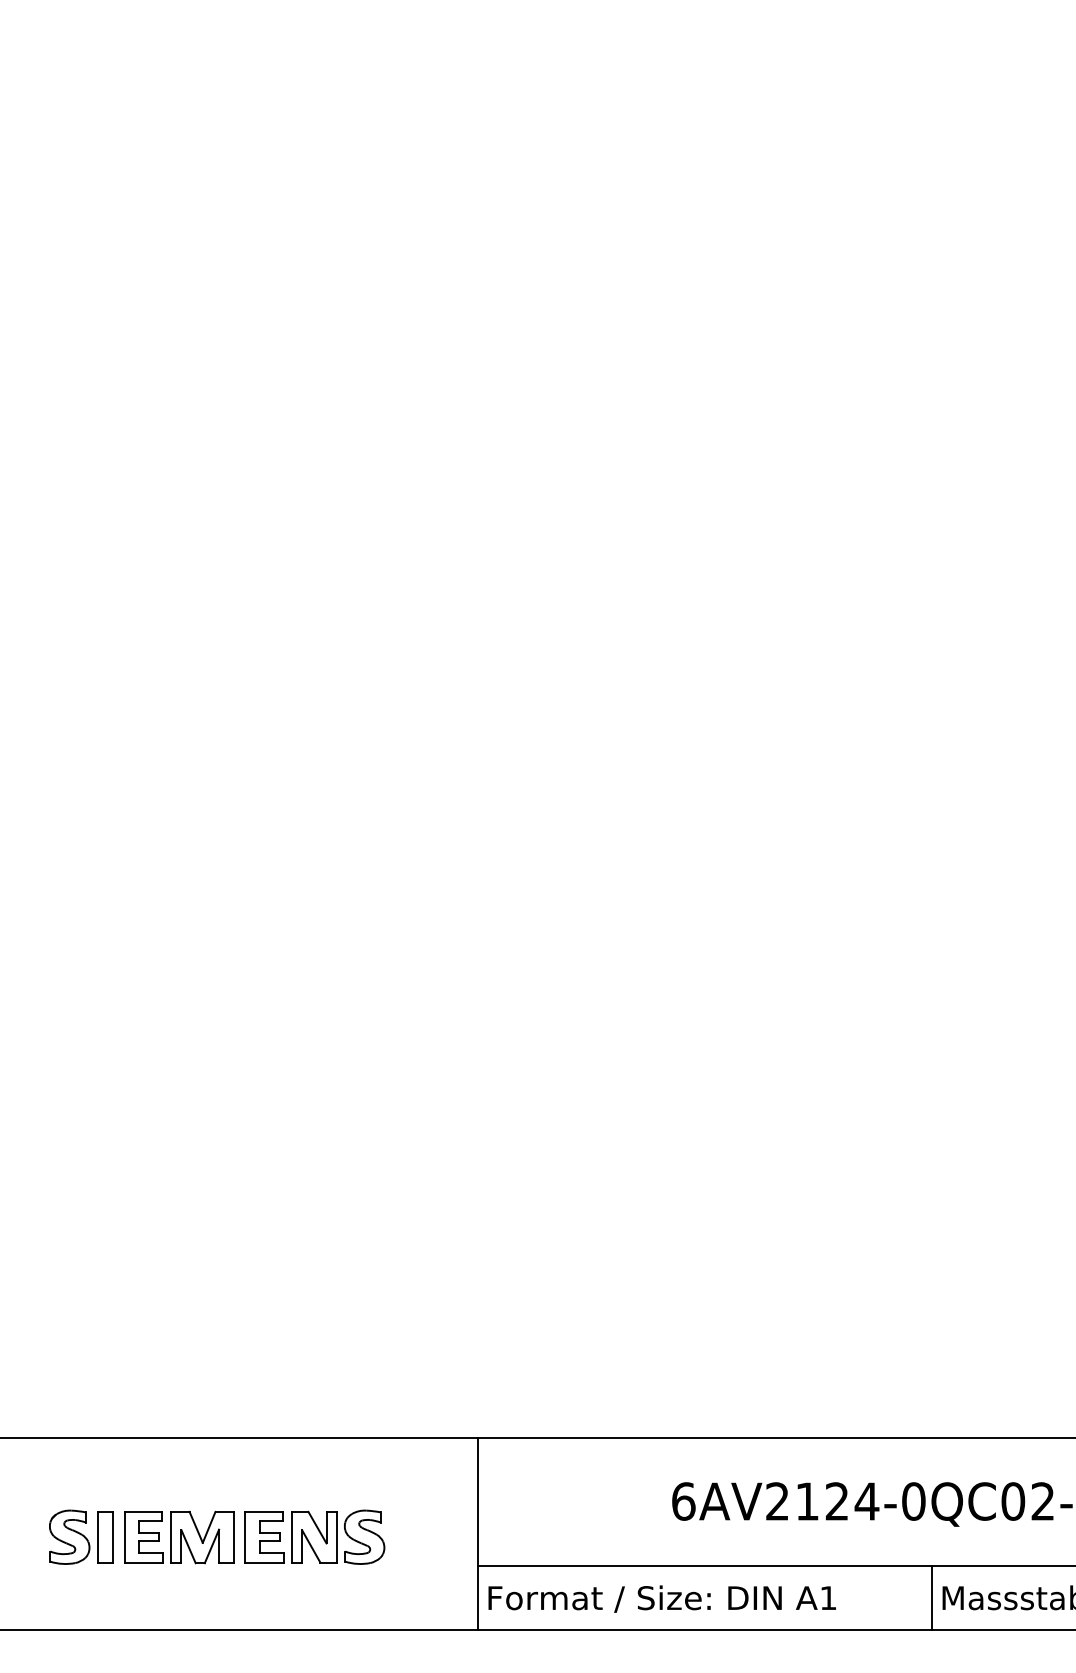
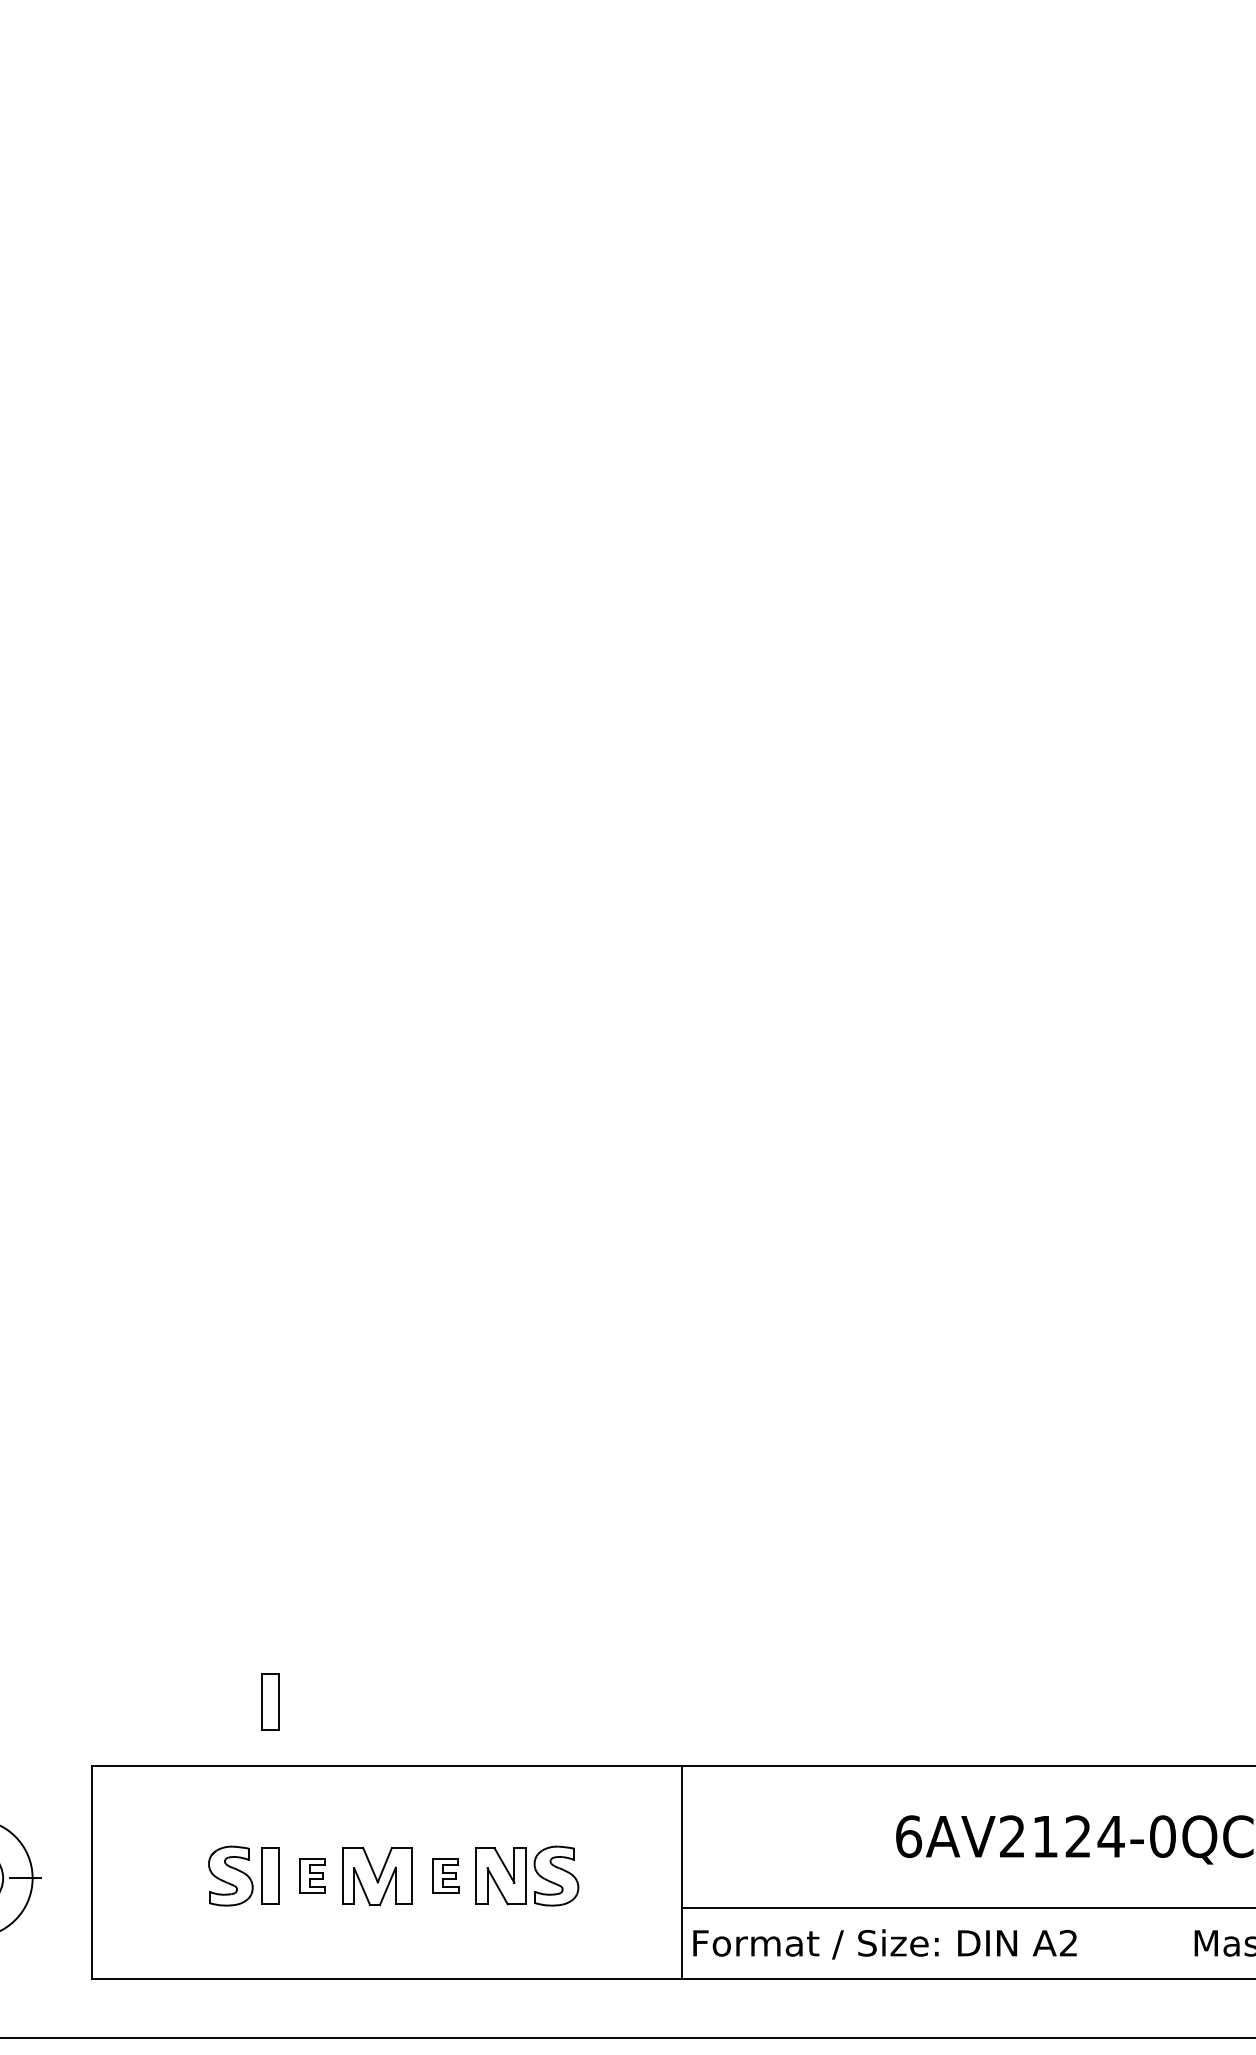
part: (105, 1379) -> (270, 1701), added
part: (143, 1536) -> (312, 1875), size x0.6
part: (264, 1536) -> (445, 1875), size x0.6
text: (827, 1597) -> (1067, 1942), A1 -> A2
line: (932, 1597) -> (1183, 1942), removed

